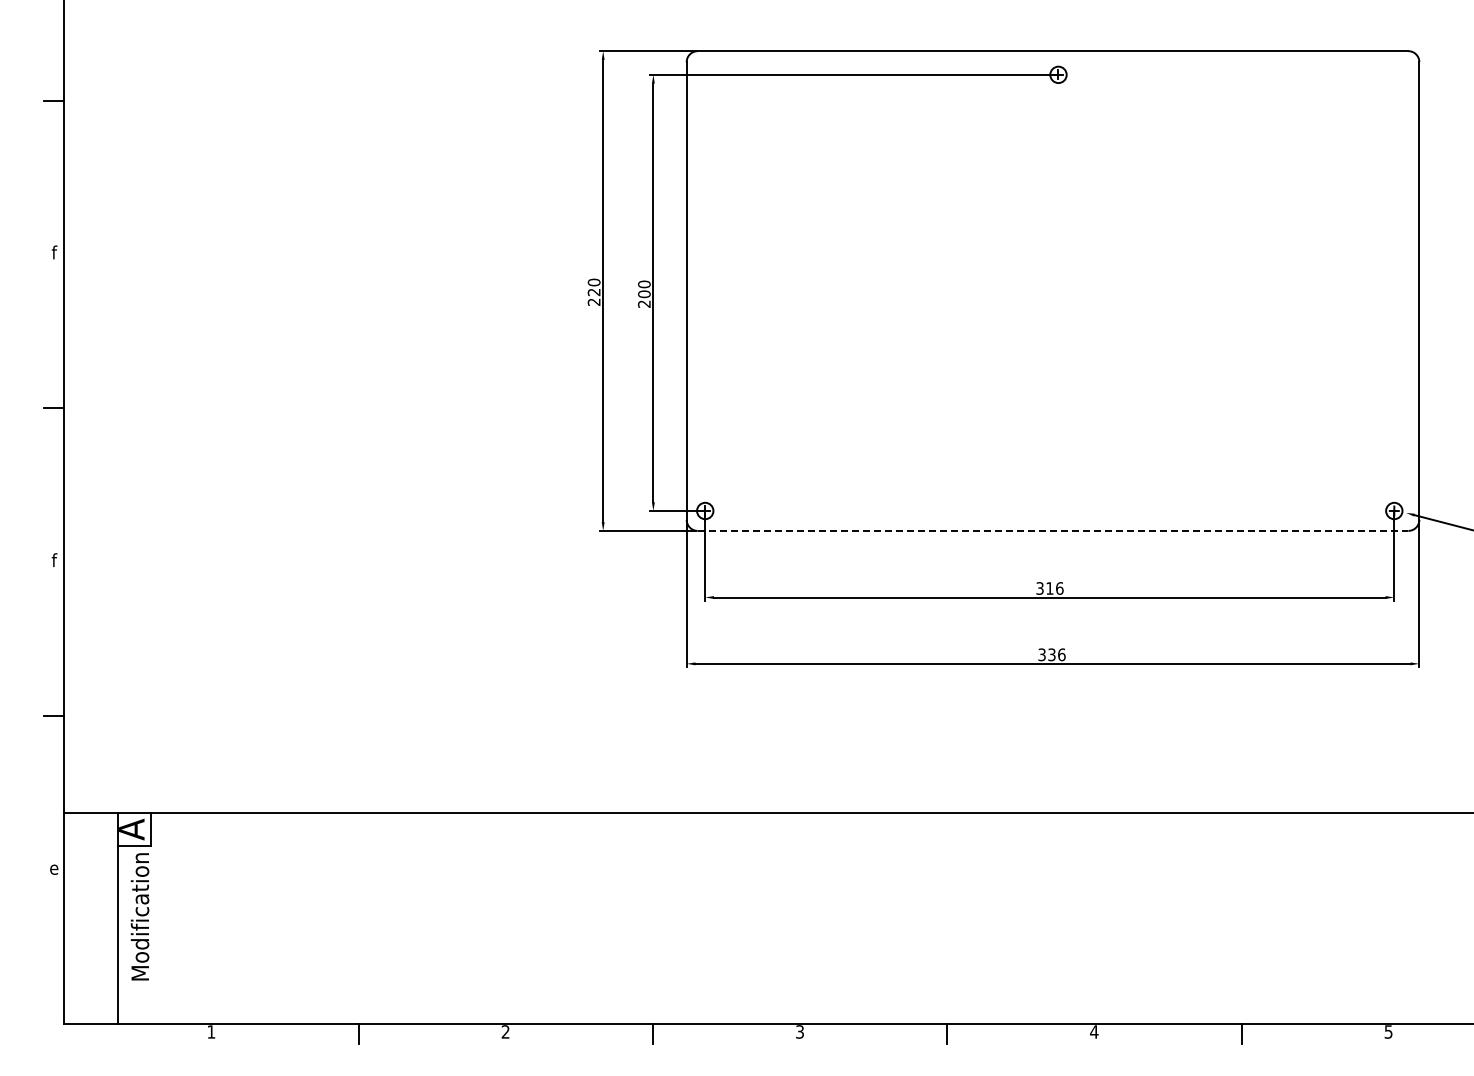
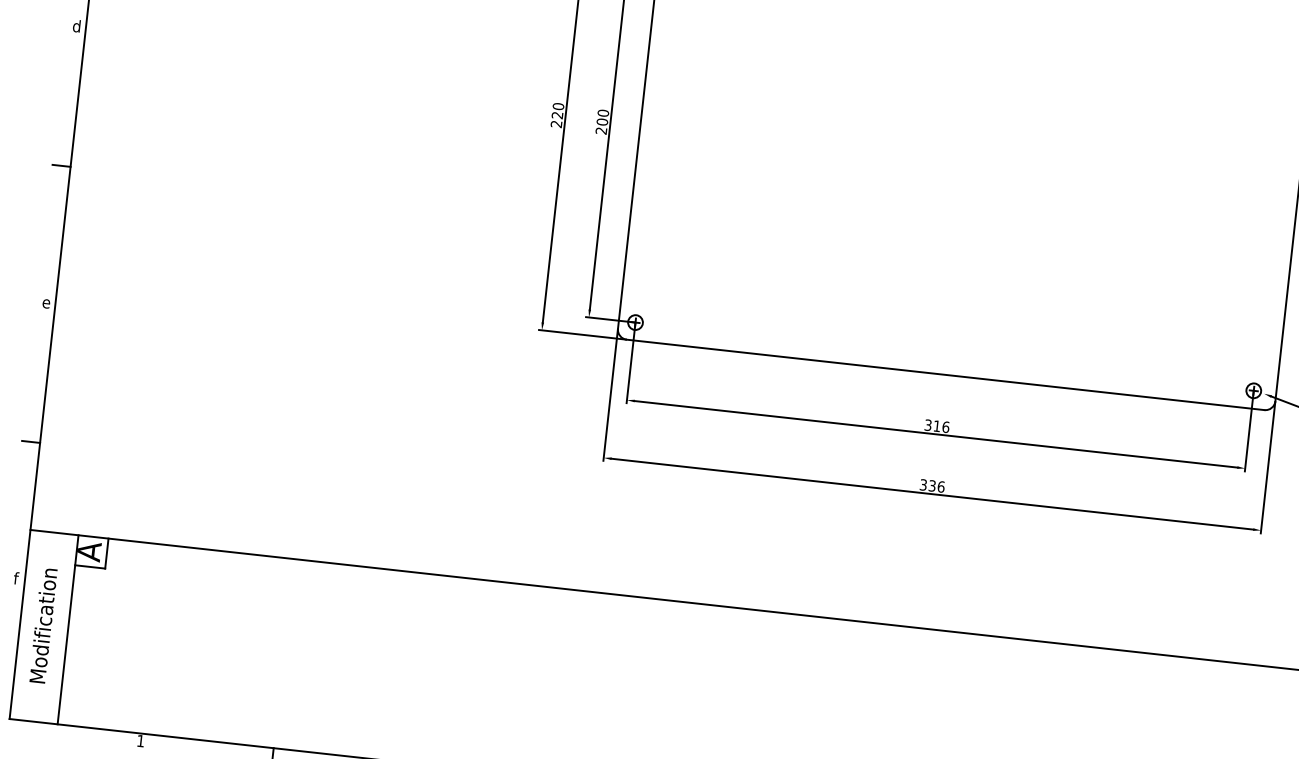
text: (53, 252) -> (76, 26), f -> d
line: (1053, 530) -> (946, 374), dashed -> solid
text: (54, 560) -> (46, 302), f -> e
text: (54, 867) -> (16, 577), e -> f
text: (139, 916) -> (42, 625), moved

